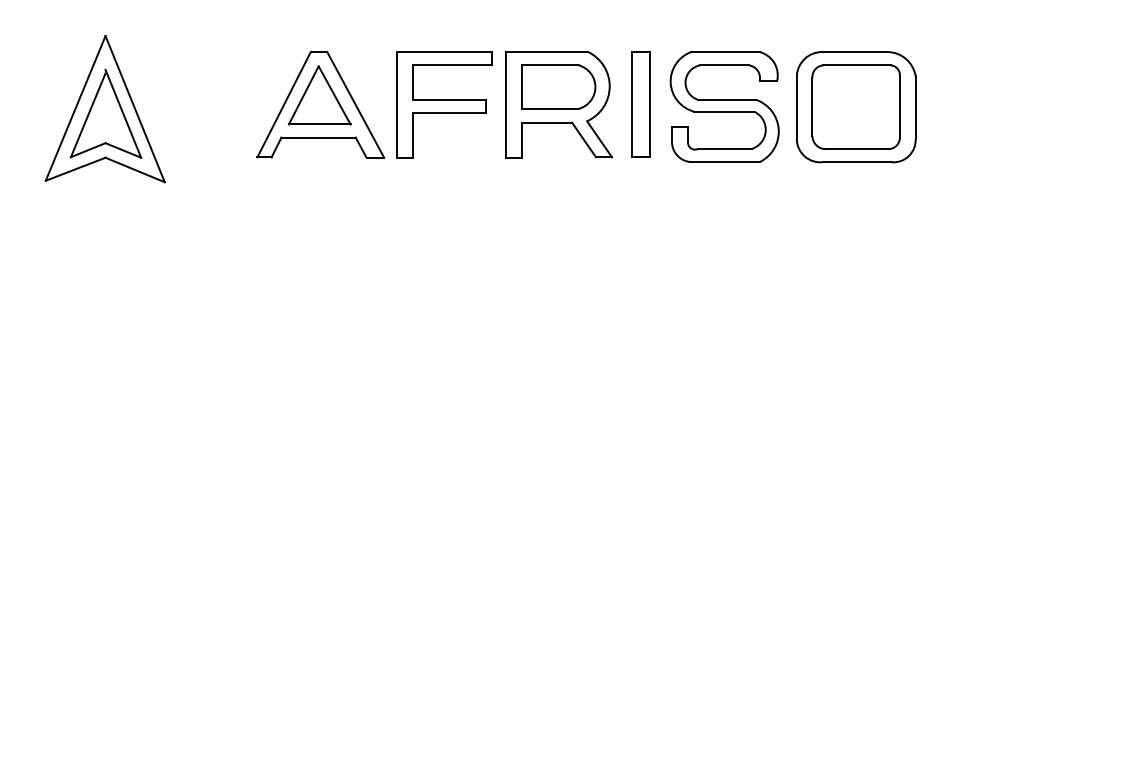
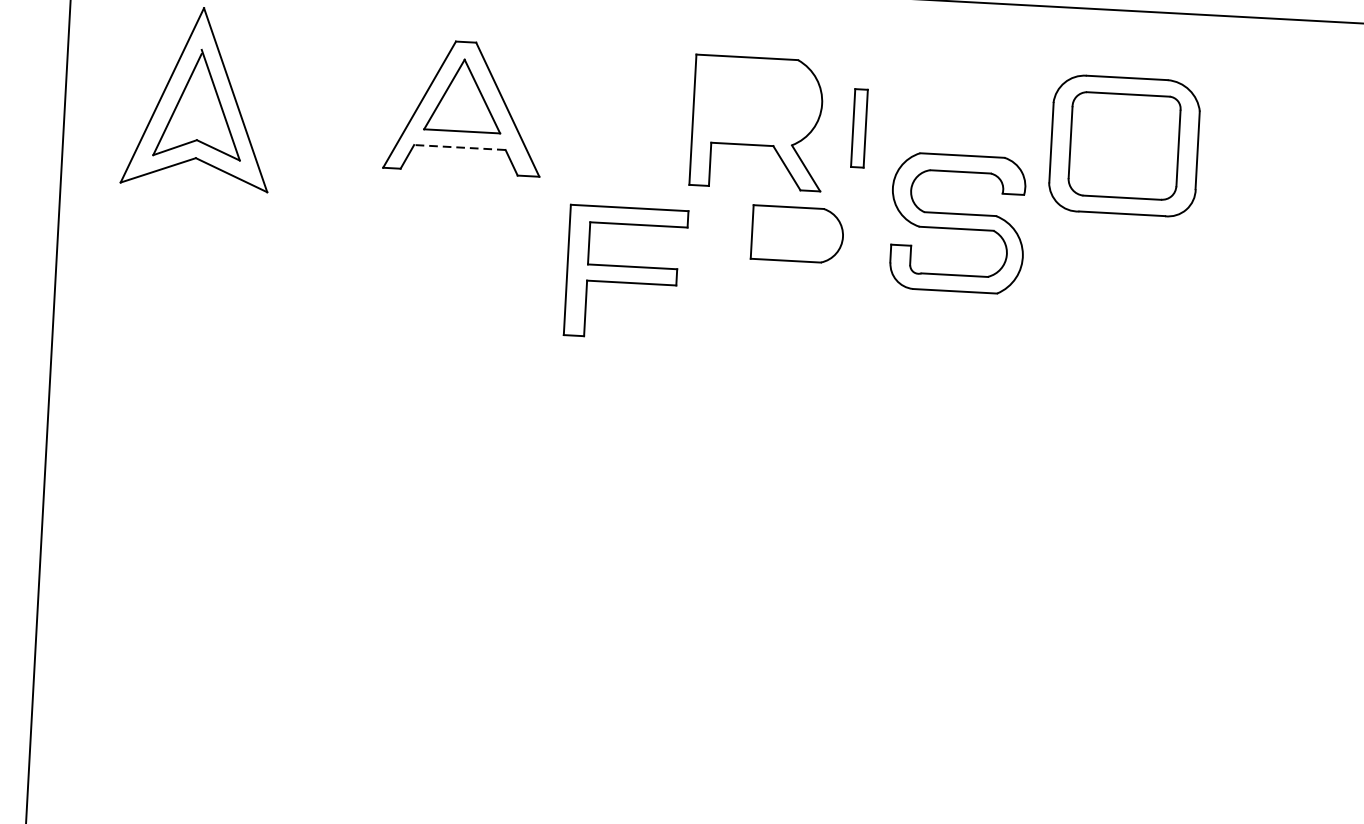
part: (558, 86) -> (797, 233), moved
part: (444, 104) -> (626, 272), moved
part: (640, 104) -> (858, 128), size x0.6
part: (724, 106) -> (957, 222), moved
line: (318, 137) -> (459, 147), solid -> dashed

